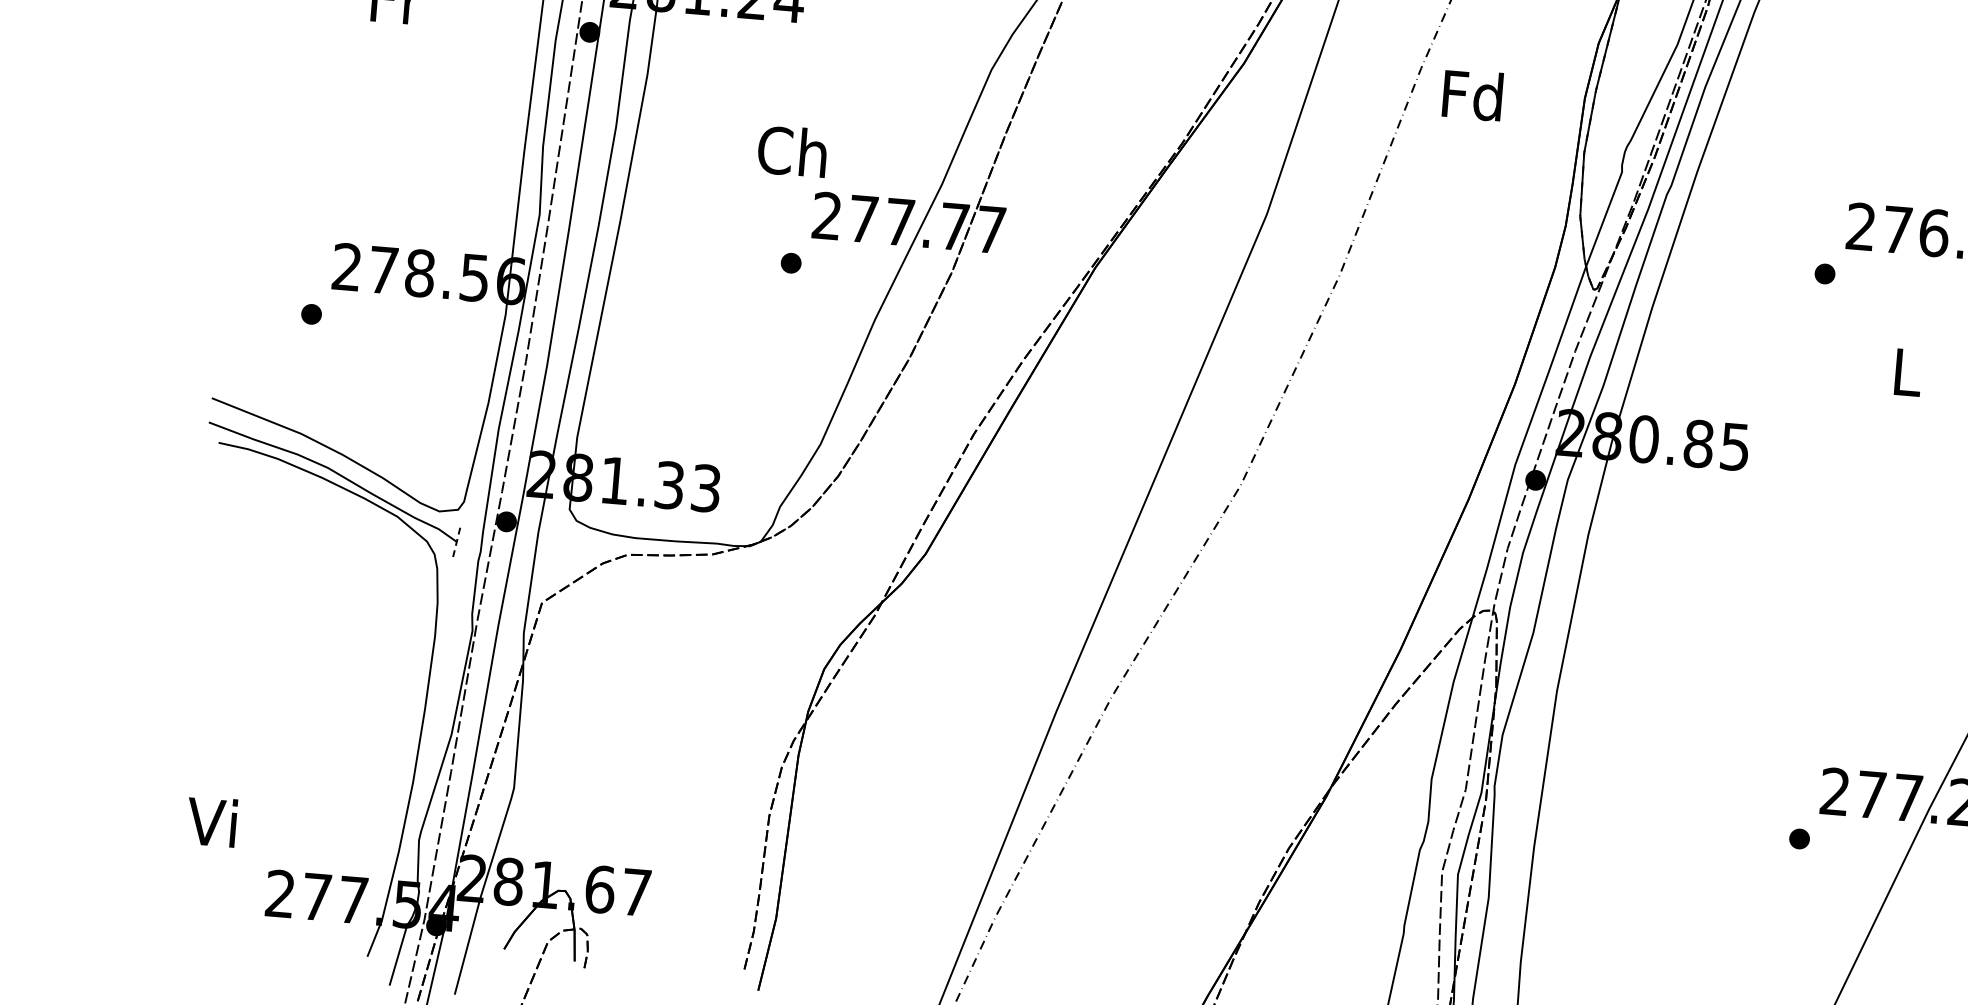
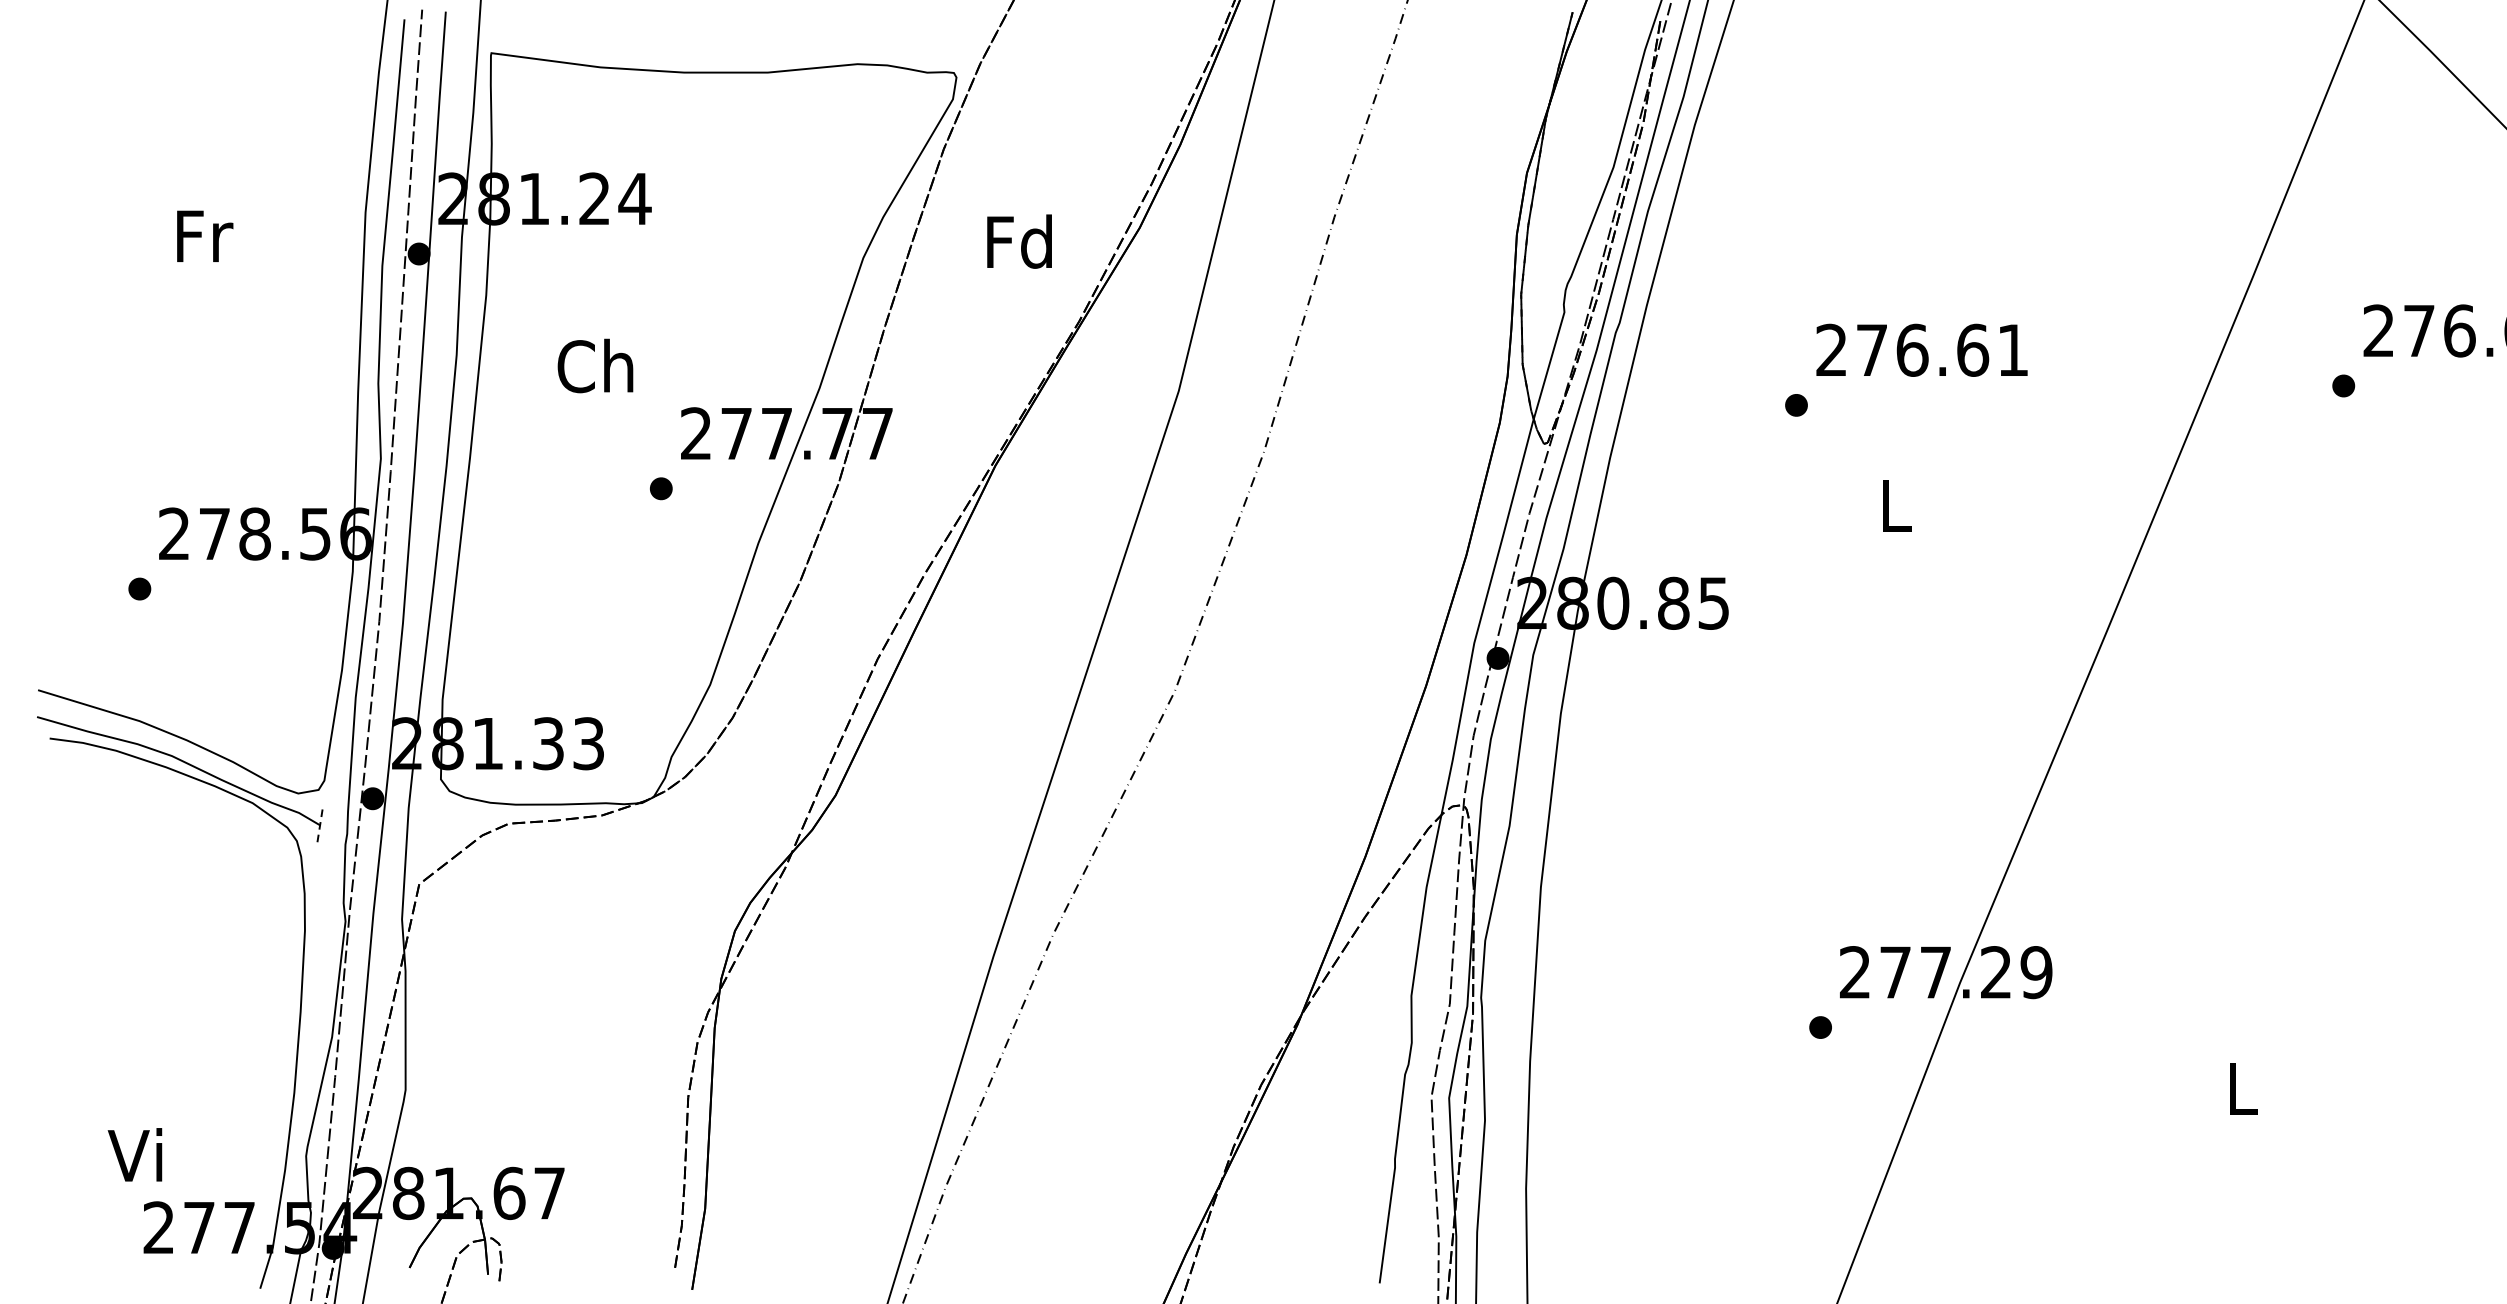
text: (1472, 95) -> (1019, 241), moved
text: (792, 150) -> (595, 365), moved
text: (211, 821) -> (134, 1154), moved

